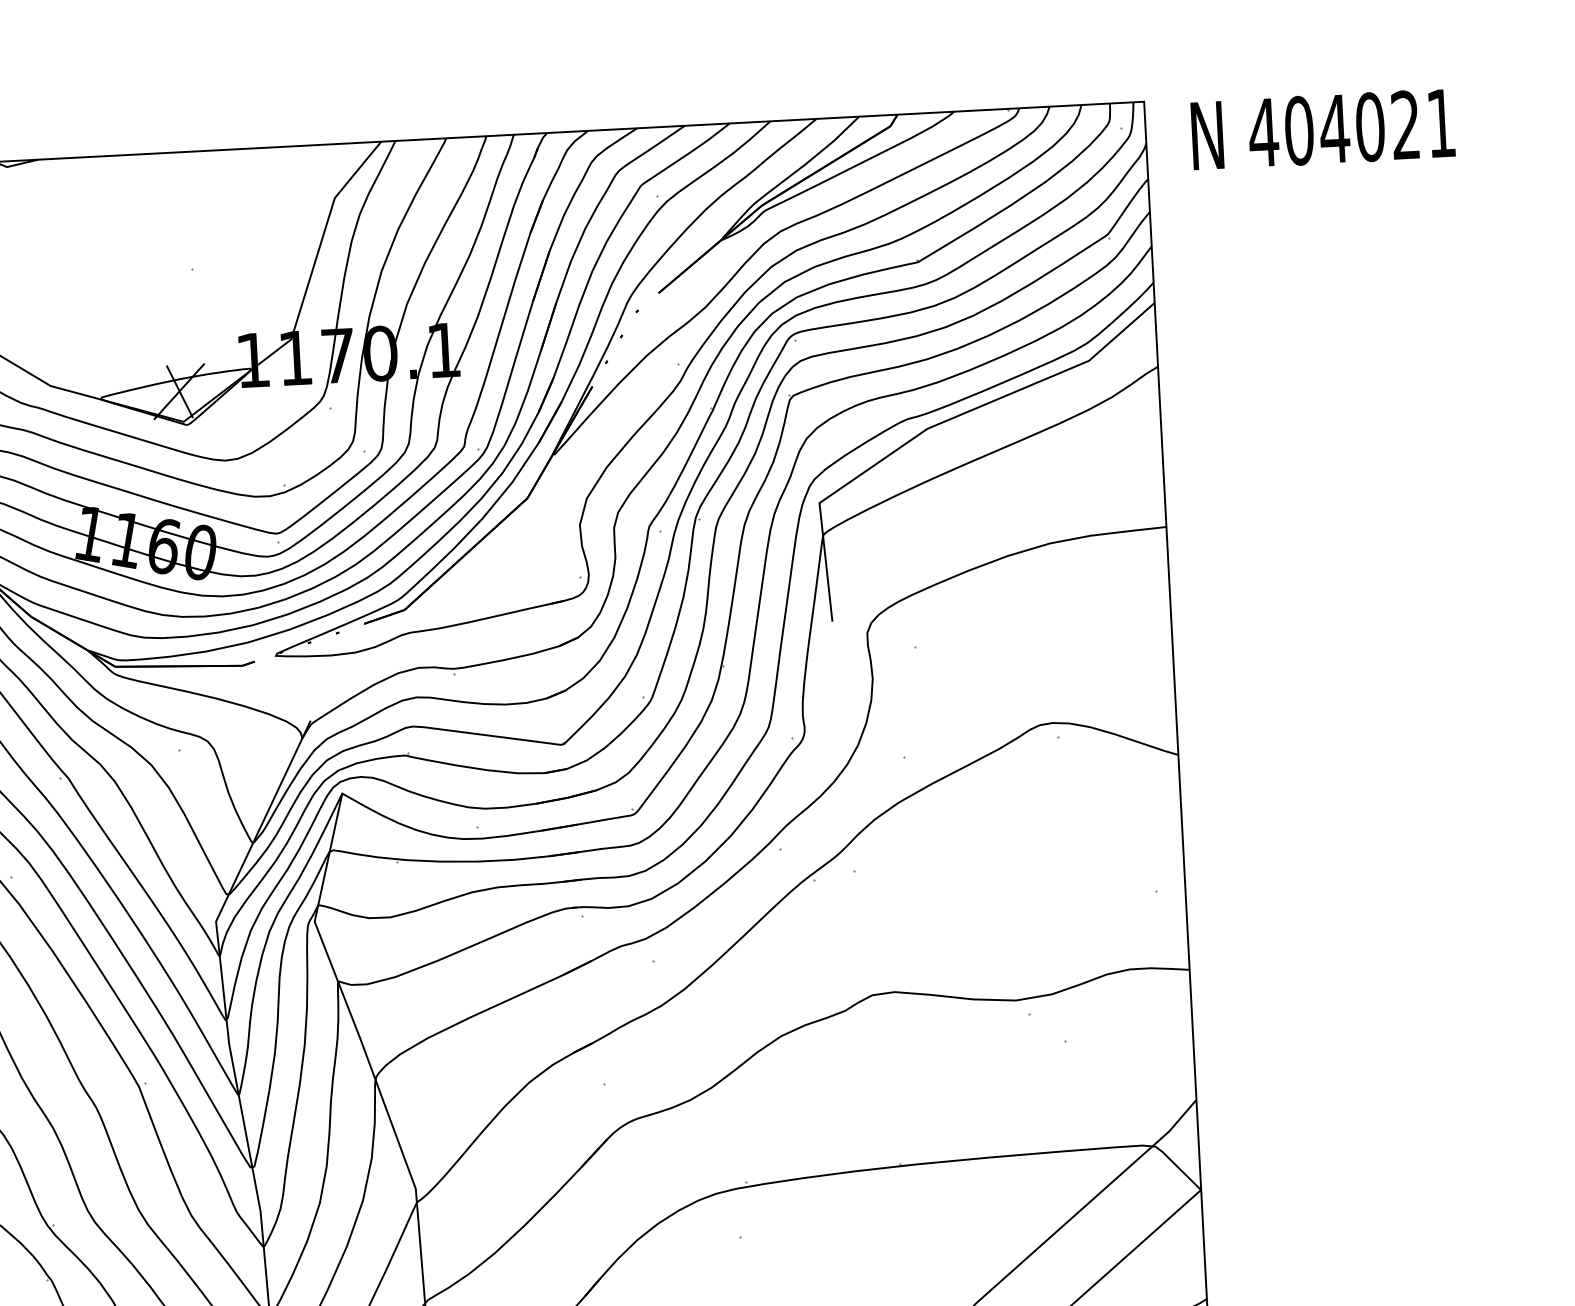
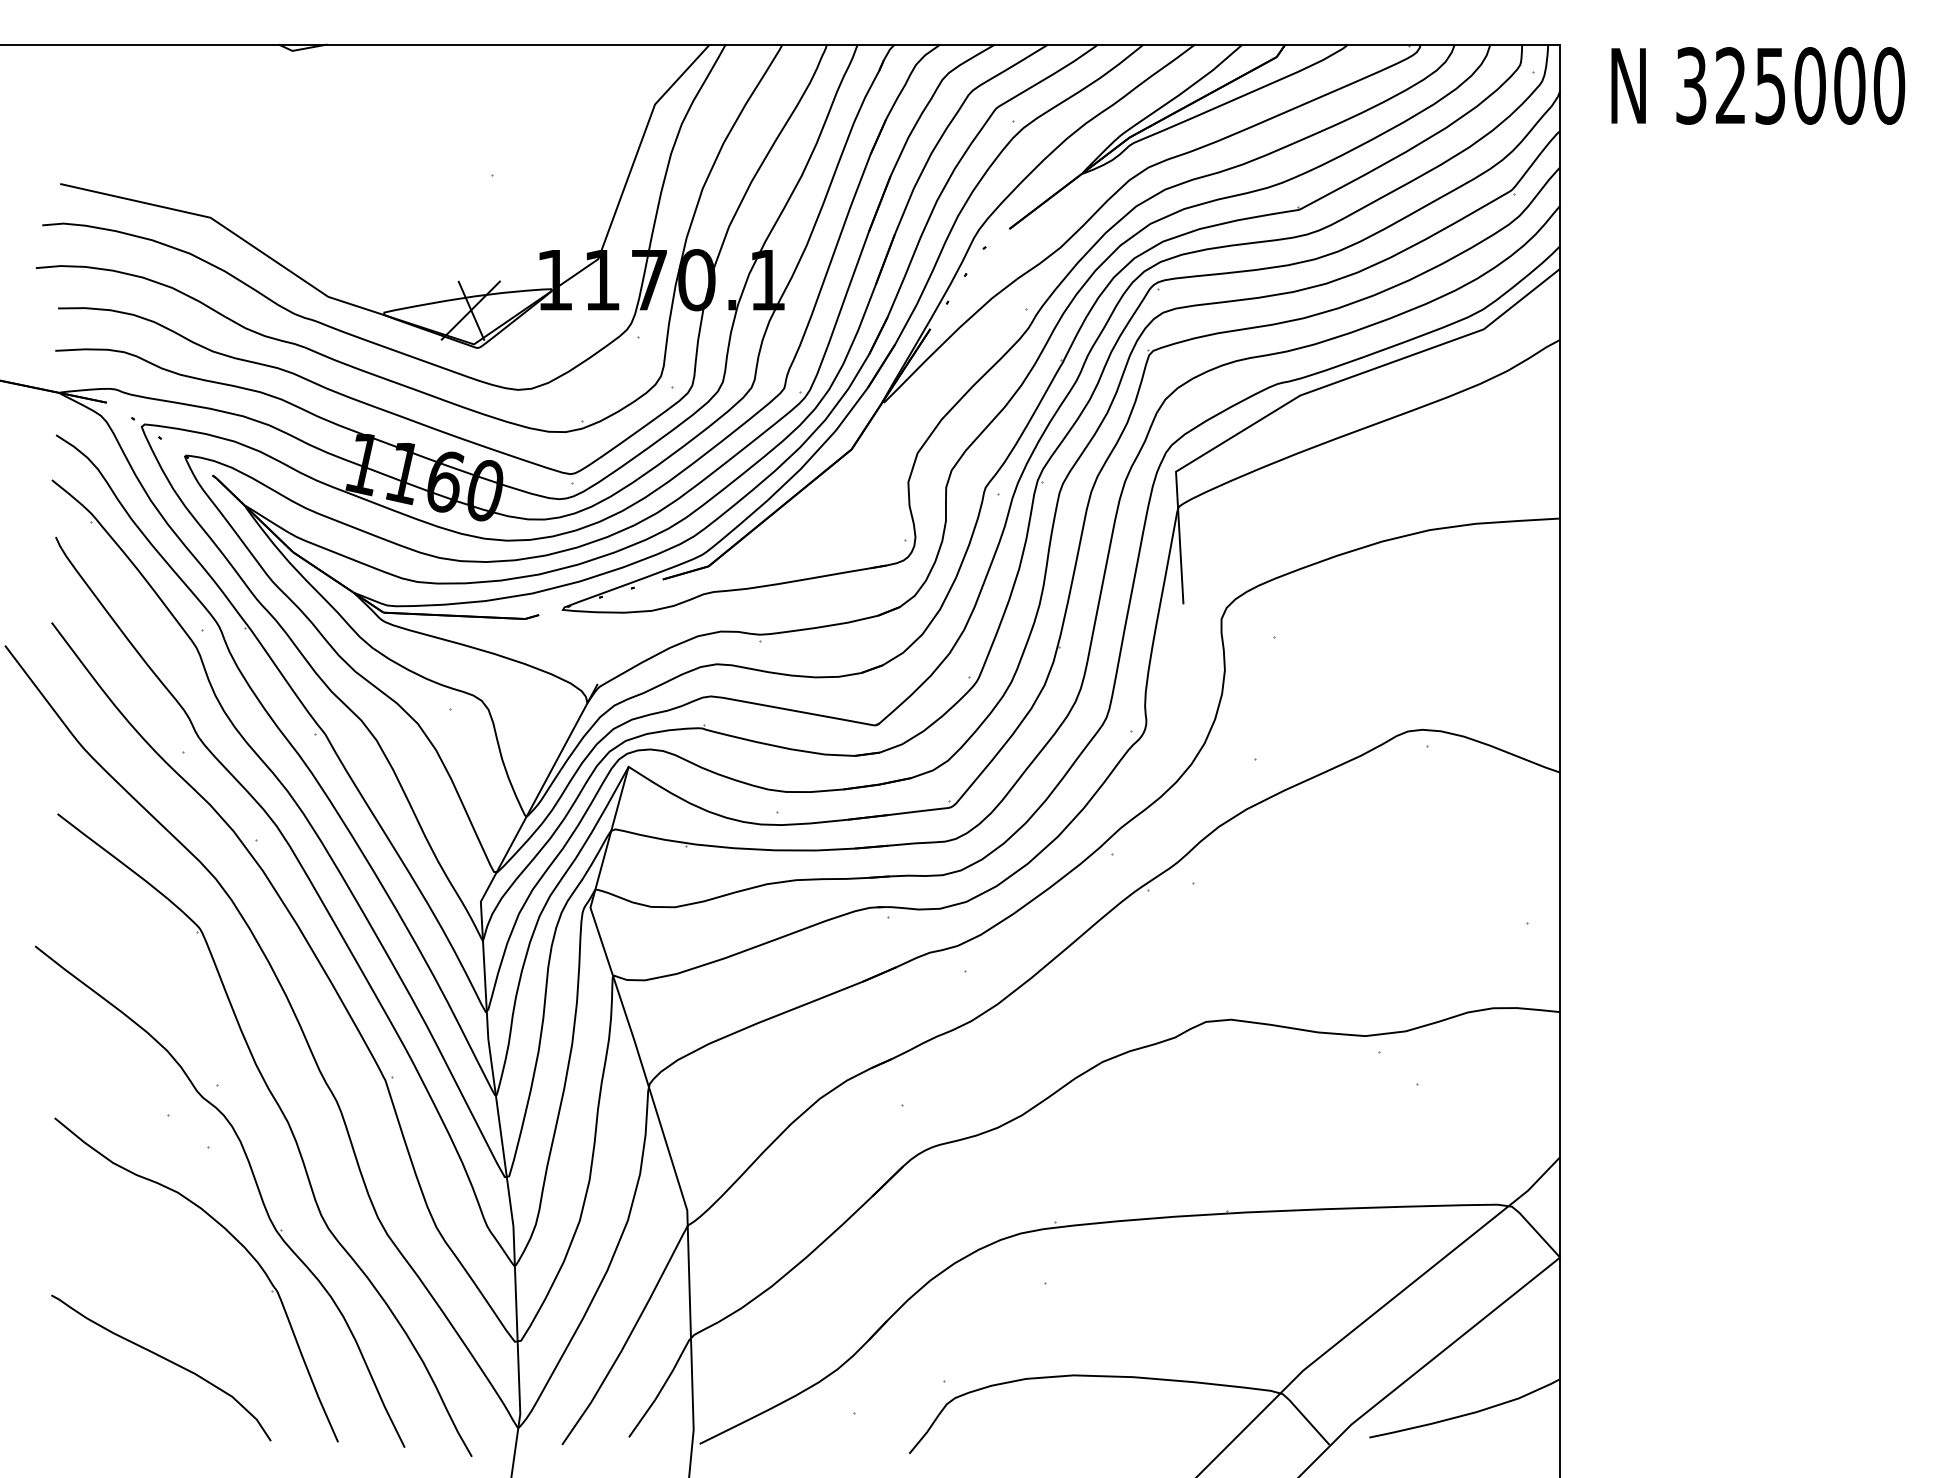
text: (1351, 127) -> (1789, 85), 404021 -> 325000

